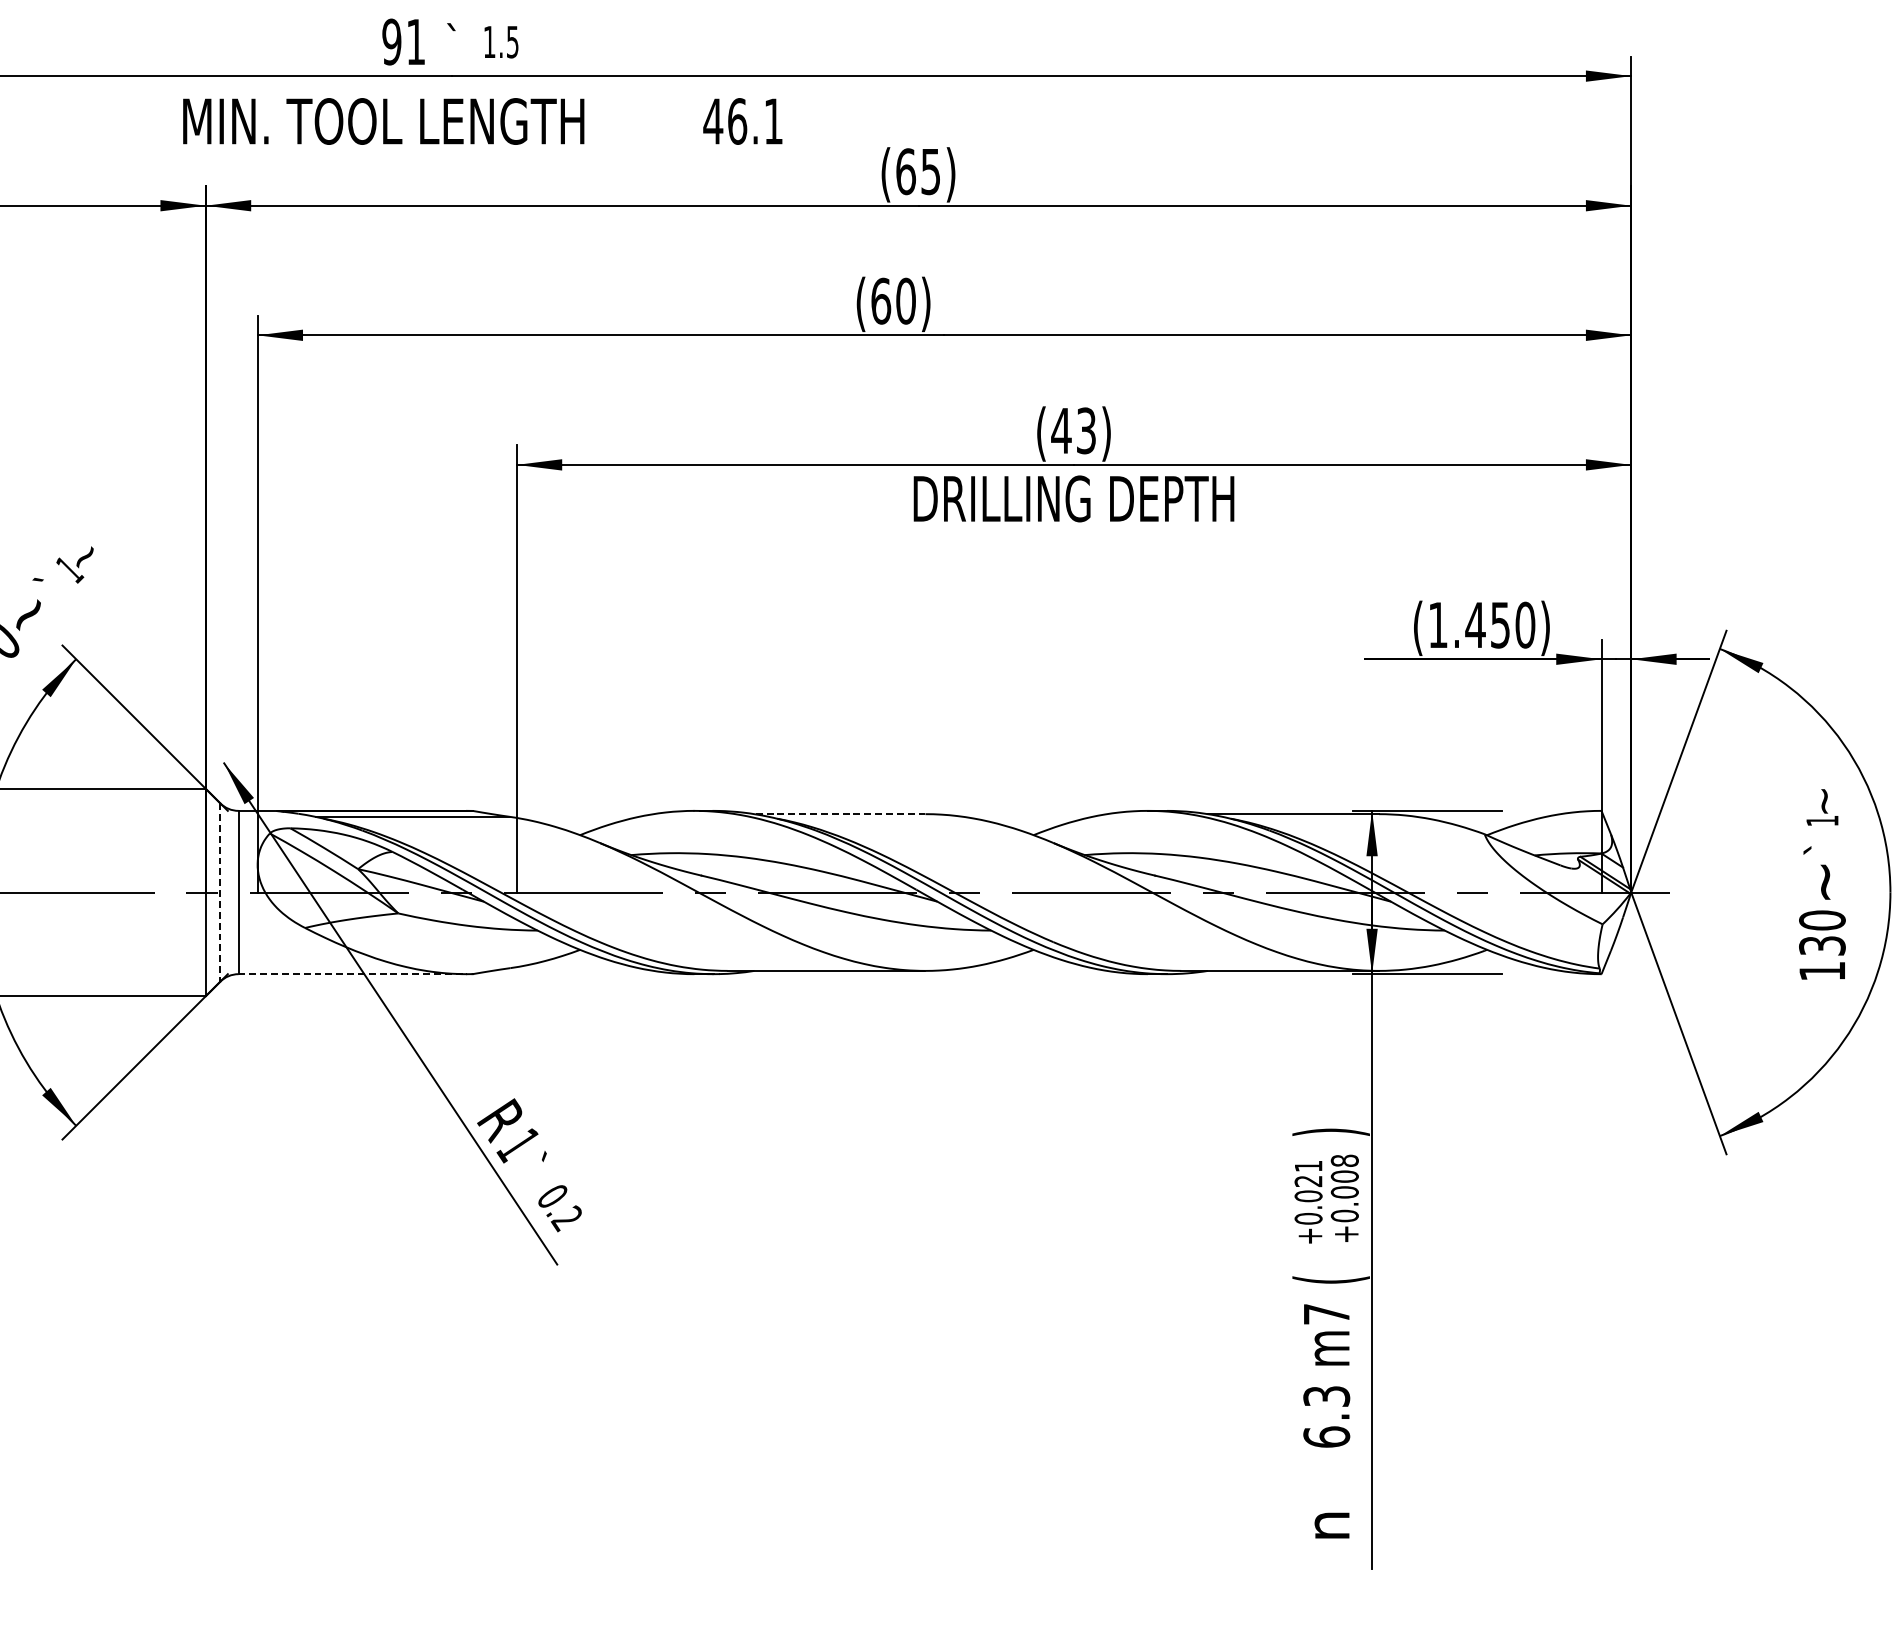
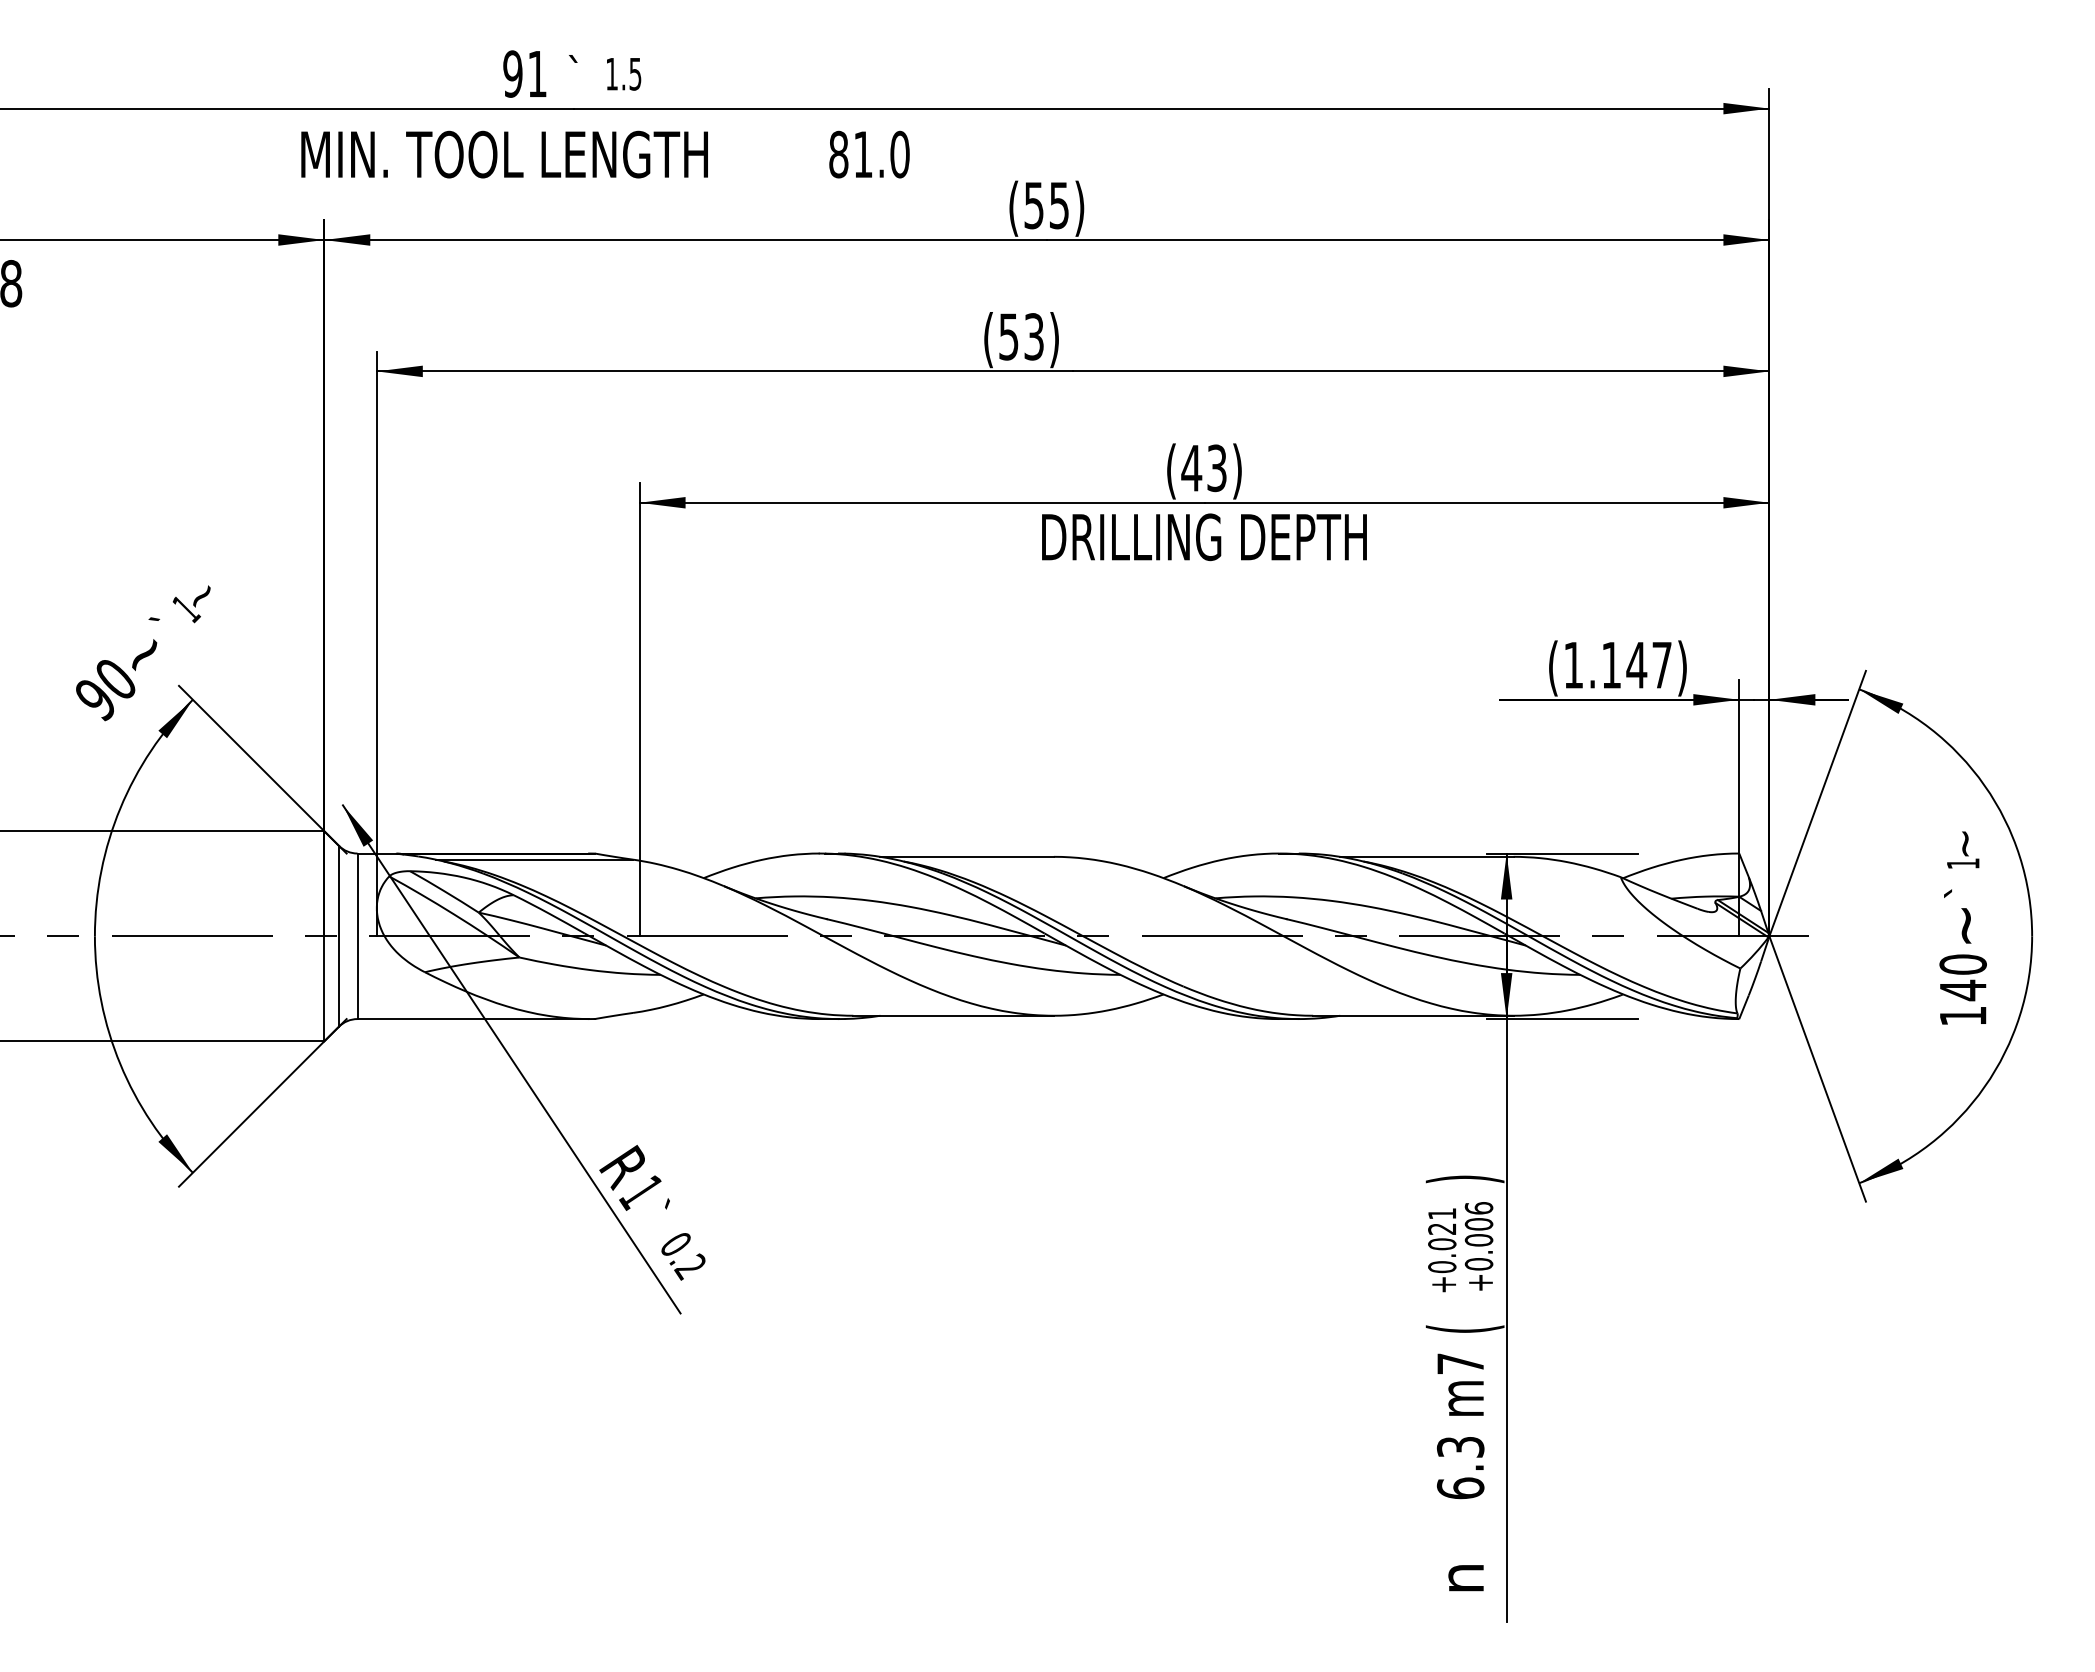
text: (742, 121) -> (868, 154), 46.1 -> 81.0
text: (906, 171) -> (1034, 205), (65) -> (55)
text: (893, 300) -> (1021, 336), (60) -> (53)
text: (1500, 625) -> (1636, 665), (1.450) -> (1.147)
line: (840, 813) -> (967, 856), dashed -> solid
line: (219, 892) -> (338, 936), dashed -> solid
text: (1821, 945) -> (1962, 990), 130 -> 140
line: (352, 974) -> (473, 1019), dashed -> solid
text: (1344, 1161) -> (1478, 1208), +0.008 -> +0.006

